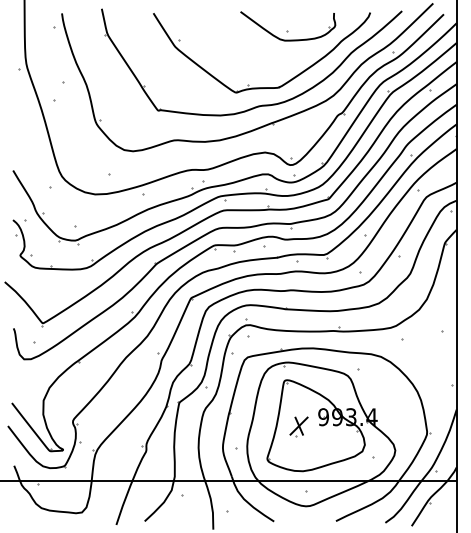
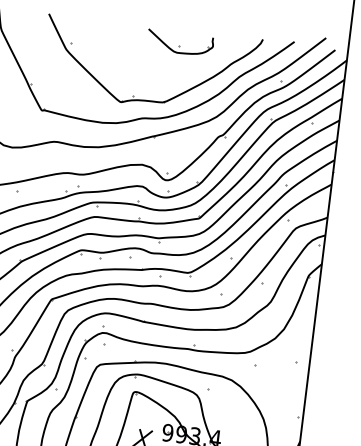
part: (288, 26) -> (180, 43), size x0.7

